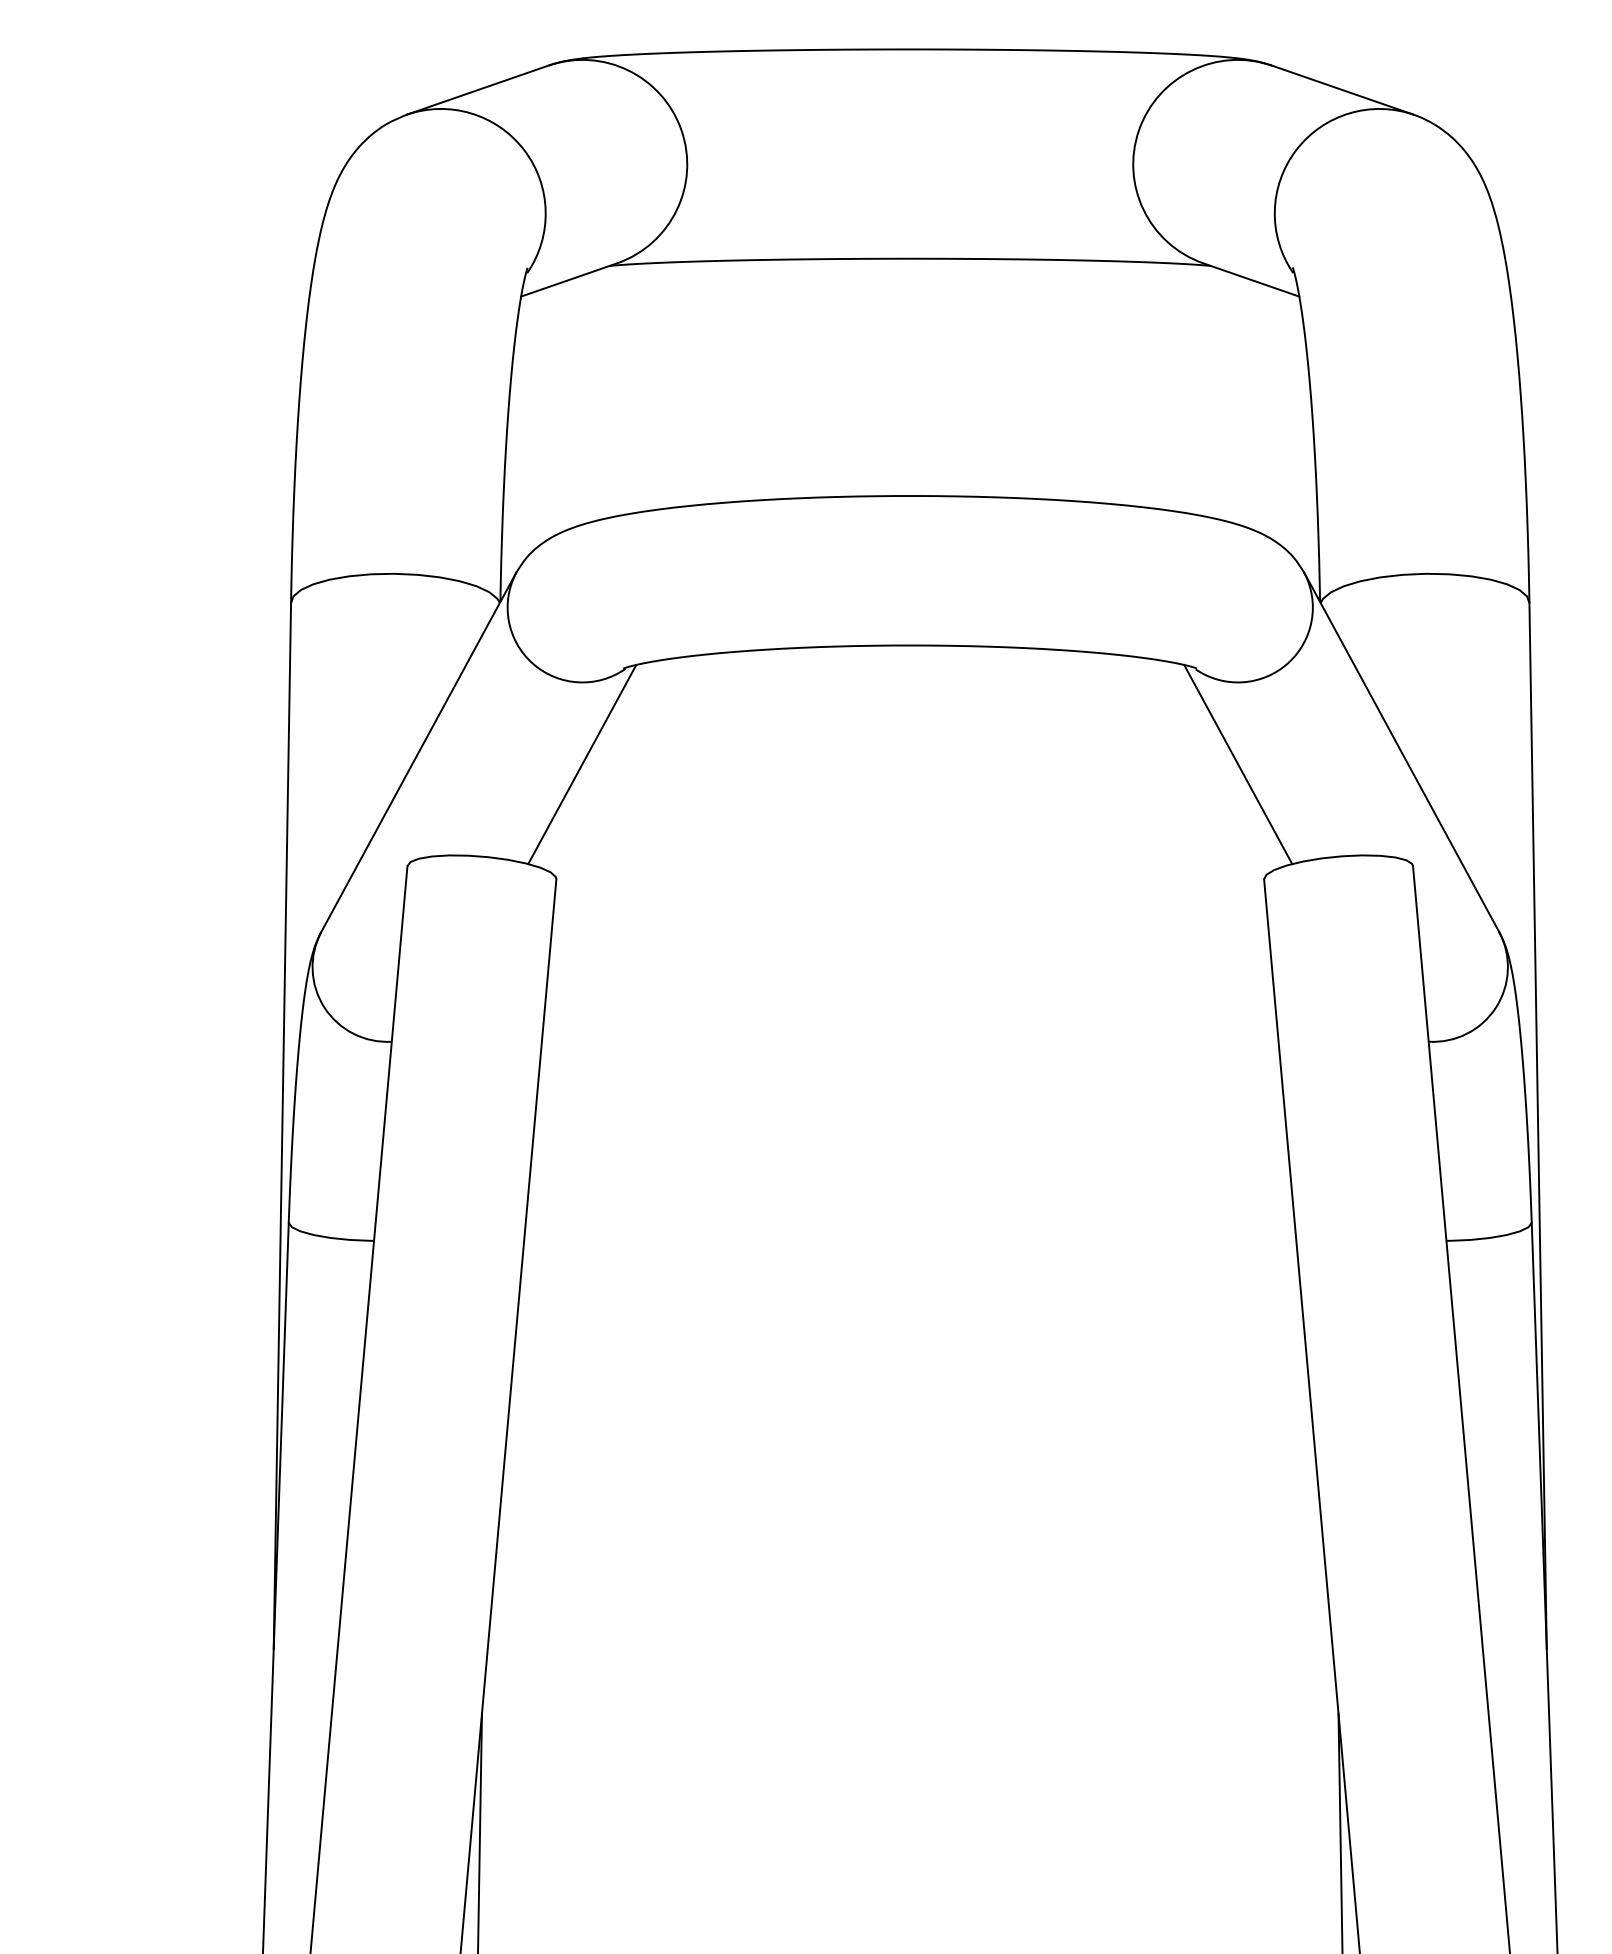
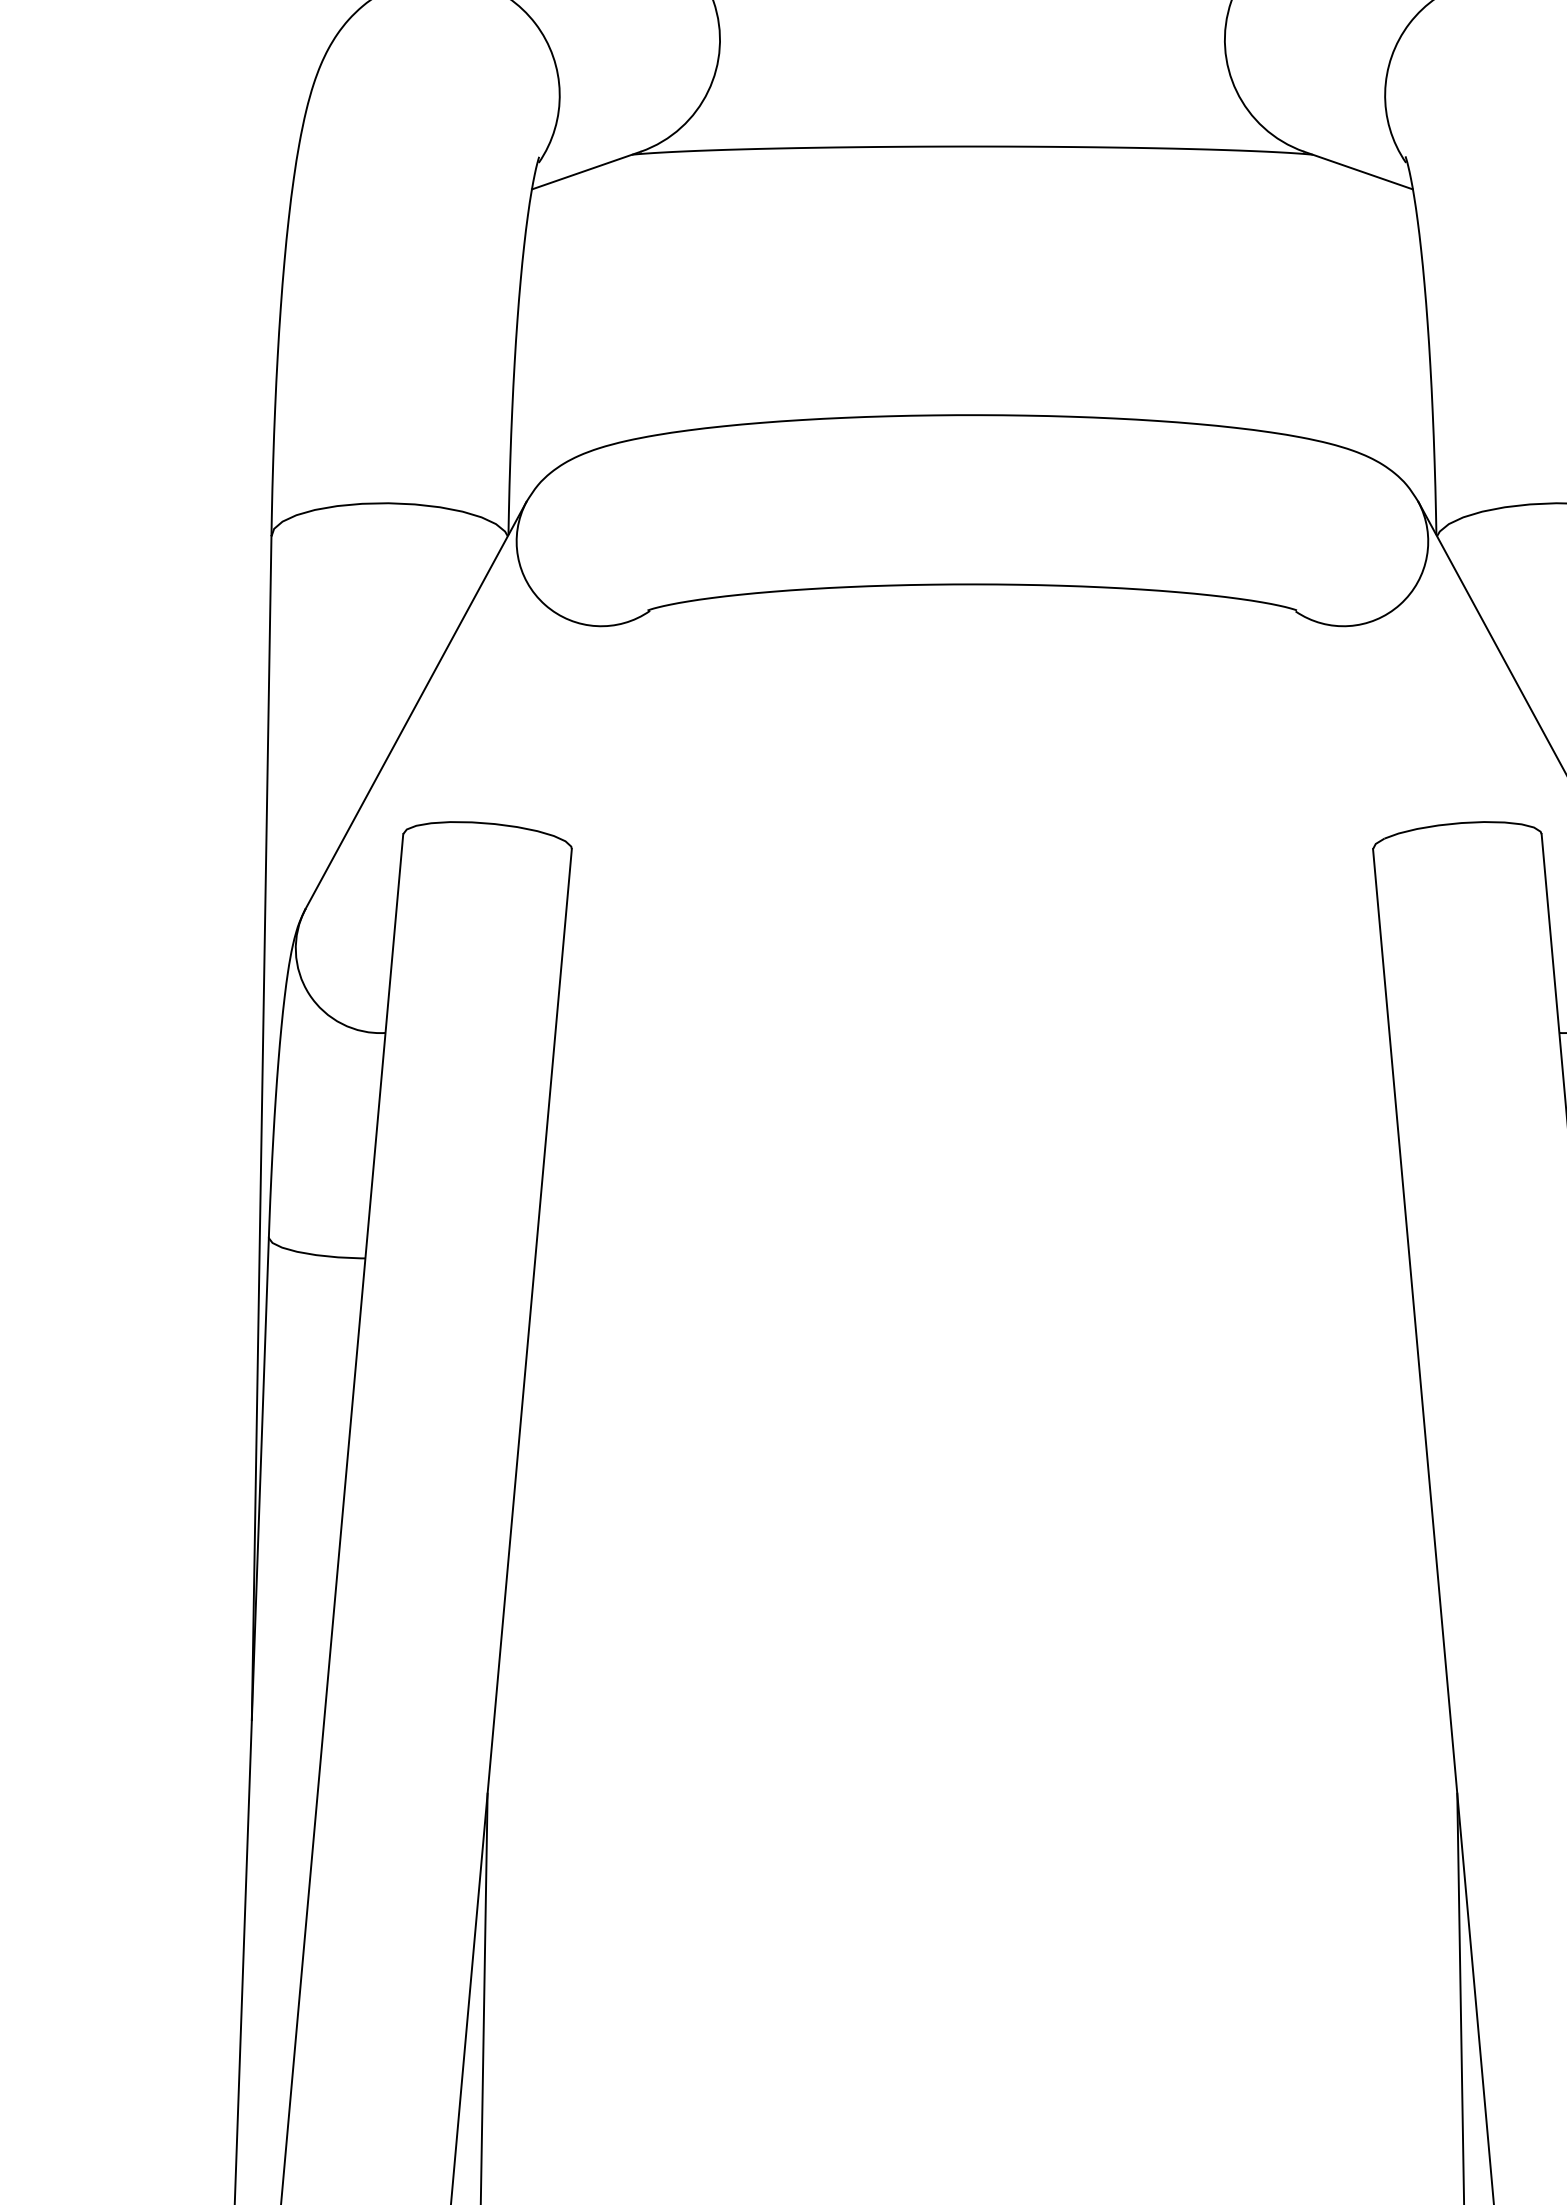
line: (582, 764) -> (601, 719), removed
line: (1238, 764) -> (1344, 719), removed

